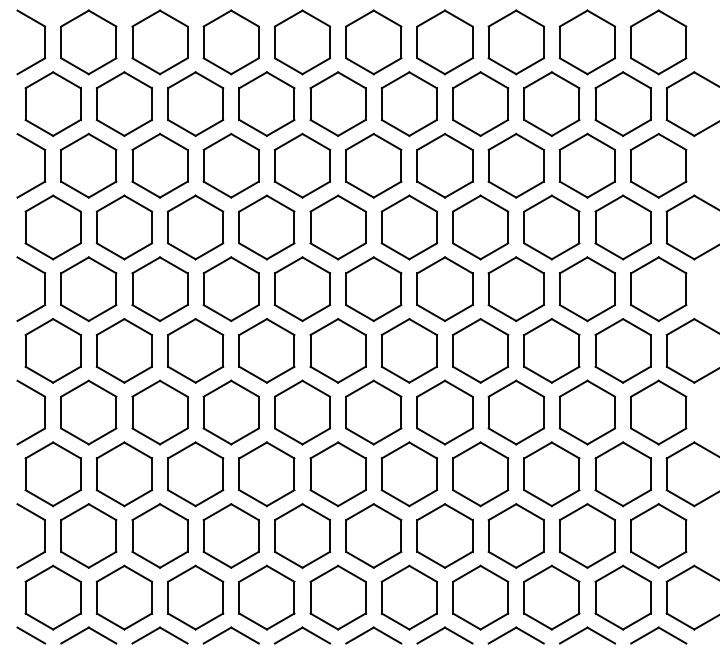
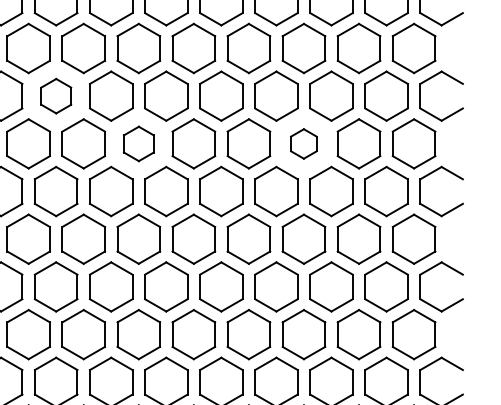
part: (195, 227) -> (56, 96), size x0.7
part: (302, 289) -> (138, 144), size x0.7
part: (515, 289) -> (303, 144), size x0.6

